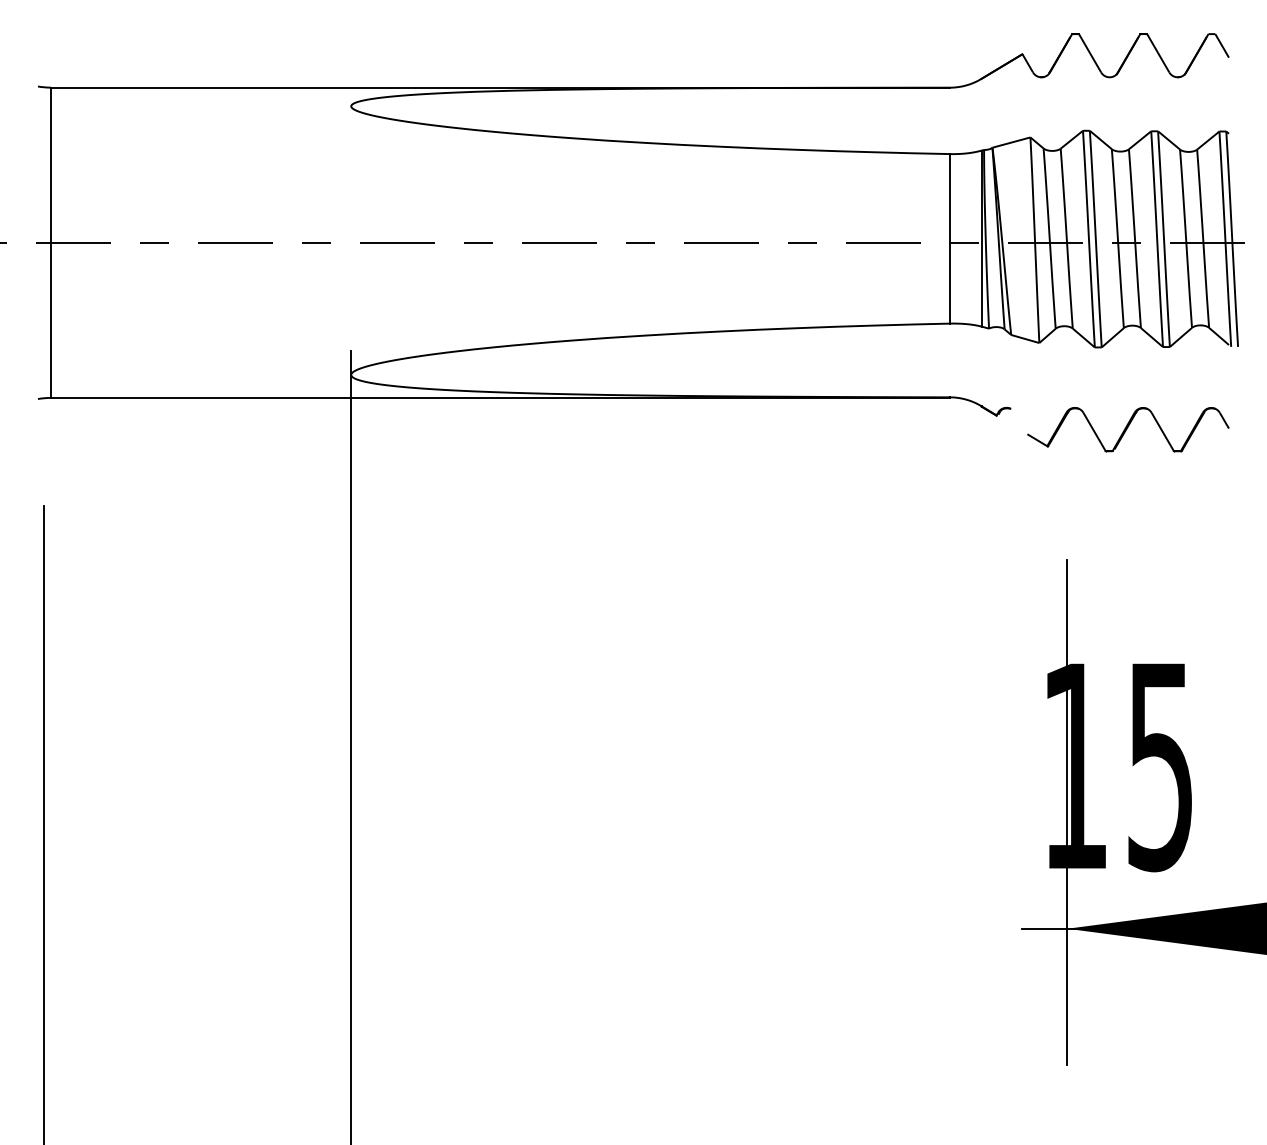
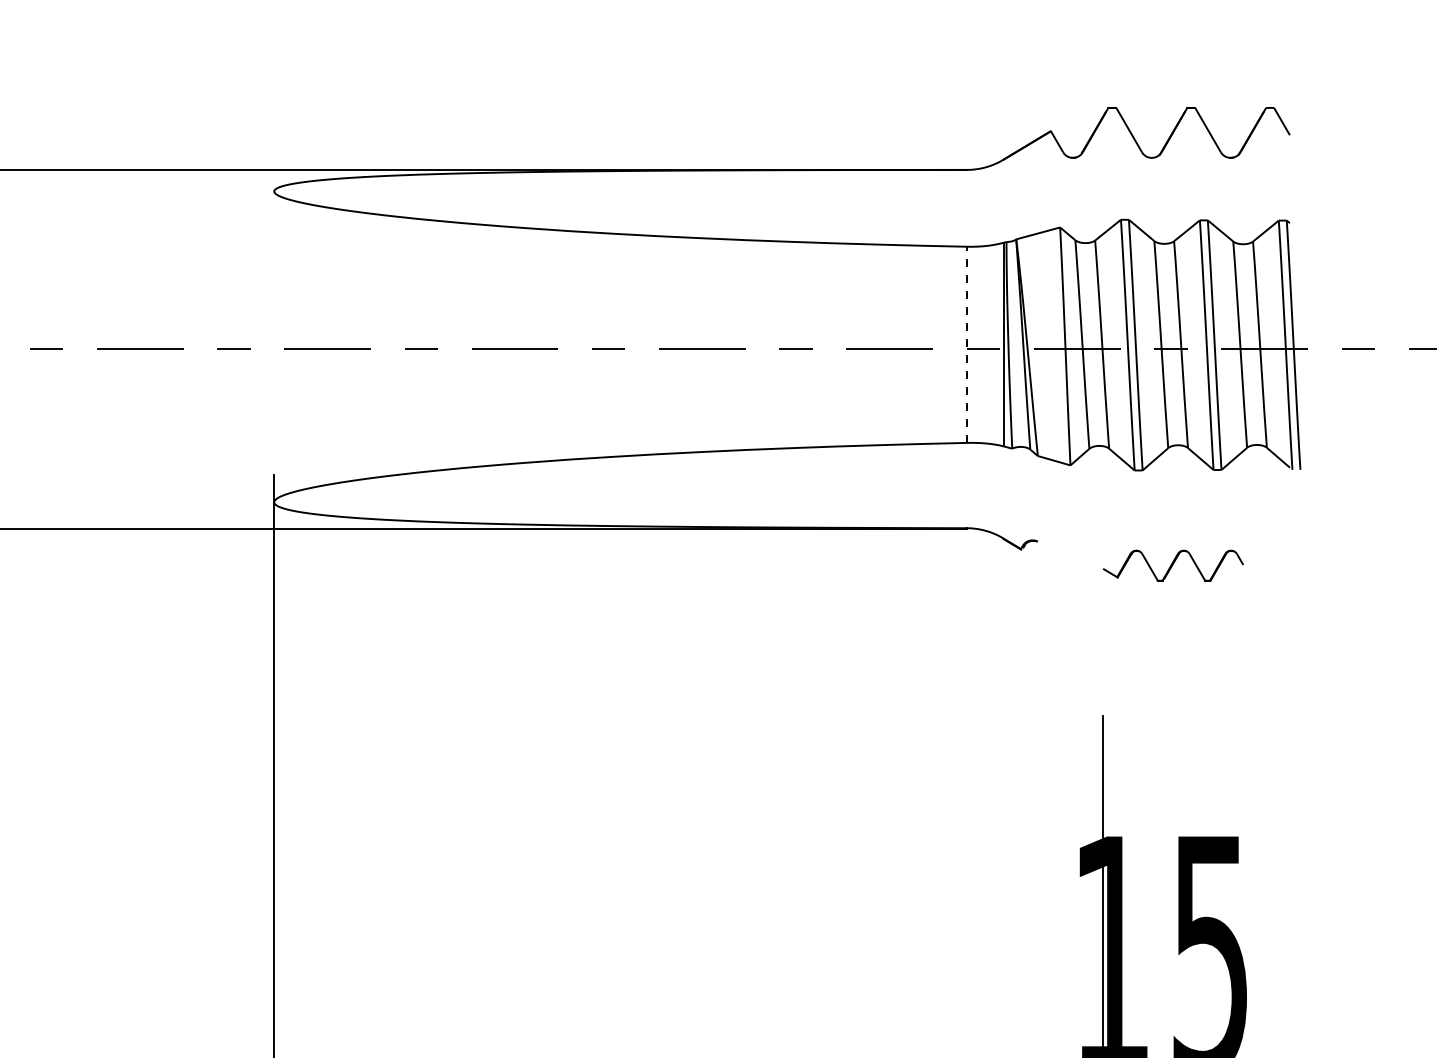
line: (949, 238) -> (966, 344), solid -> dashed
part: (1128, 429) -> (1173, 565), size x0.6

